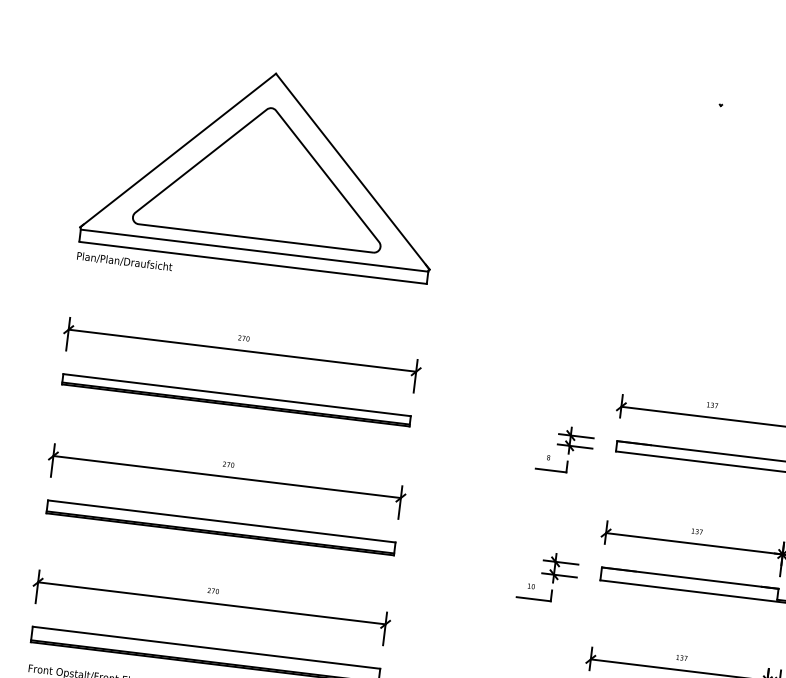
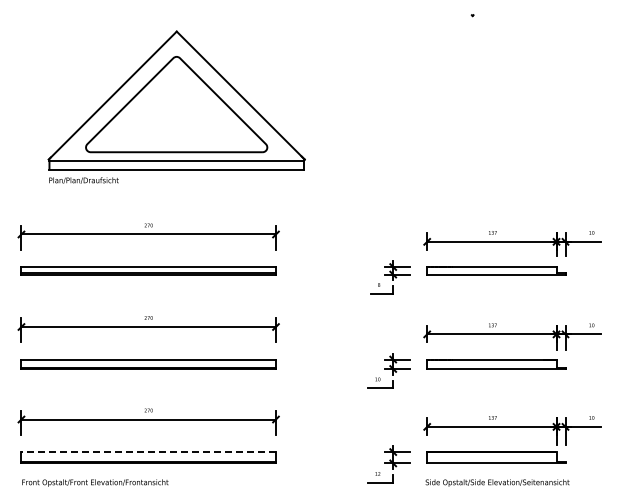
part: (263, 175) -> (176, 106), moved
line: (206, 648) -> (148, 452), solid -> dashed

